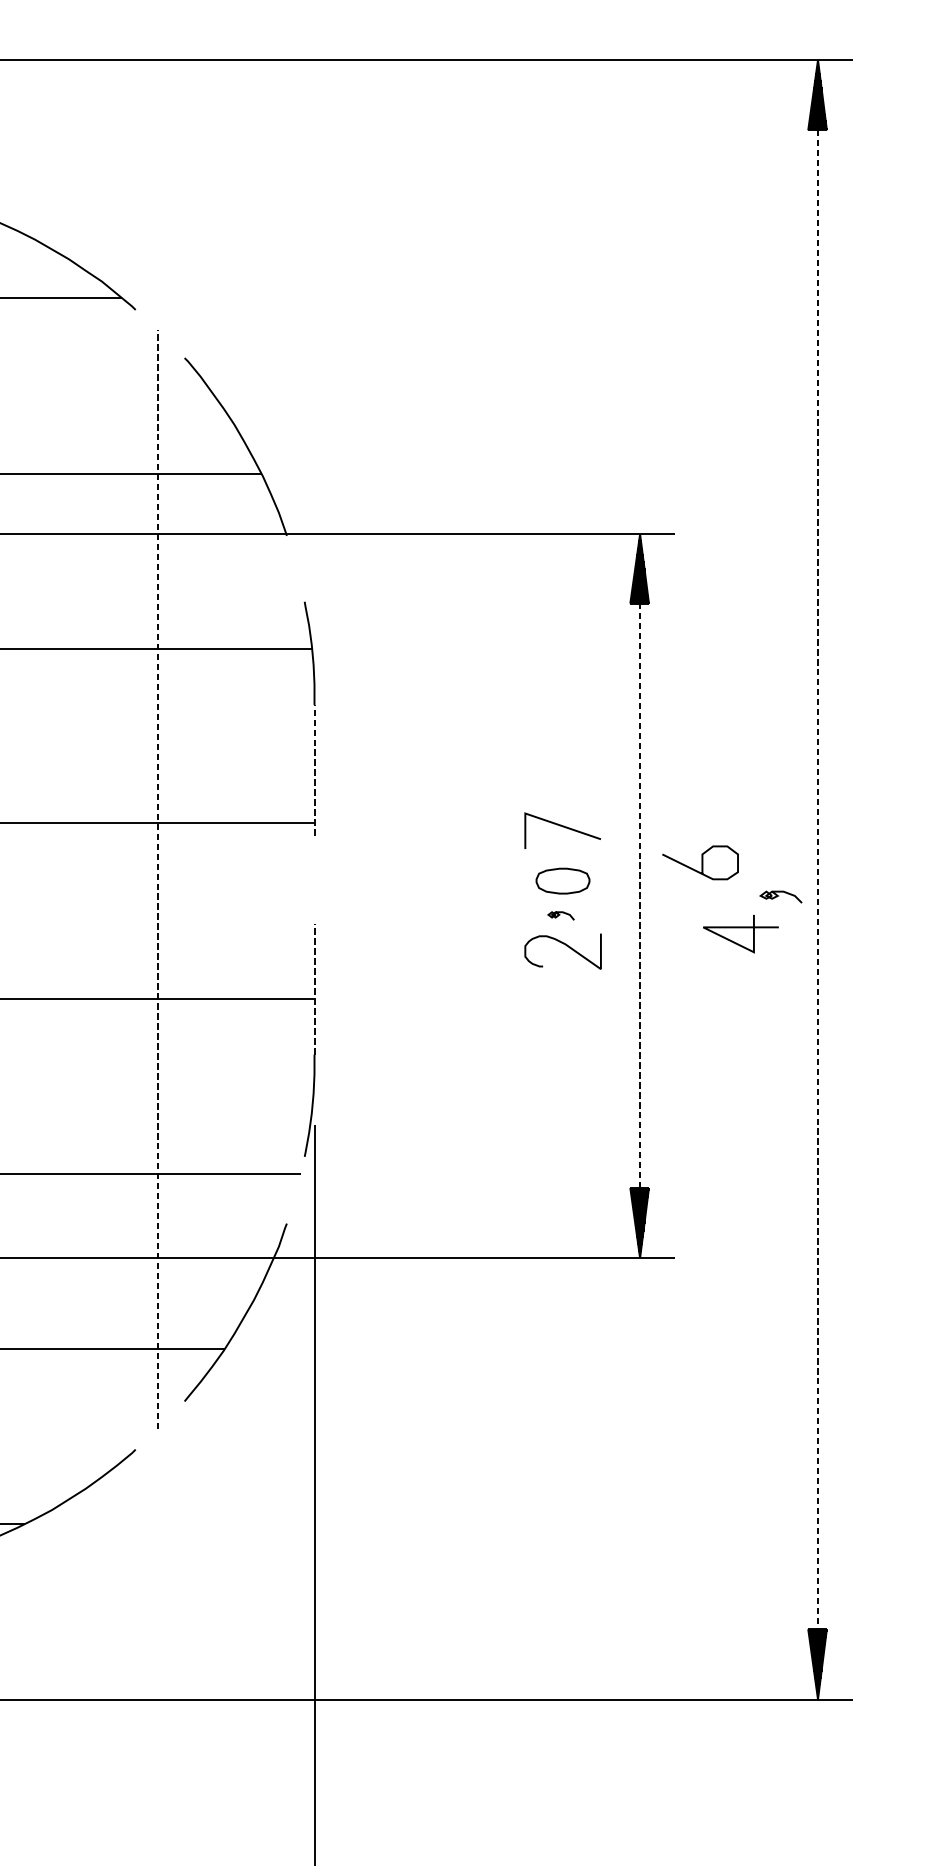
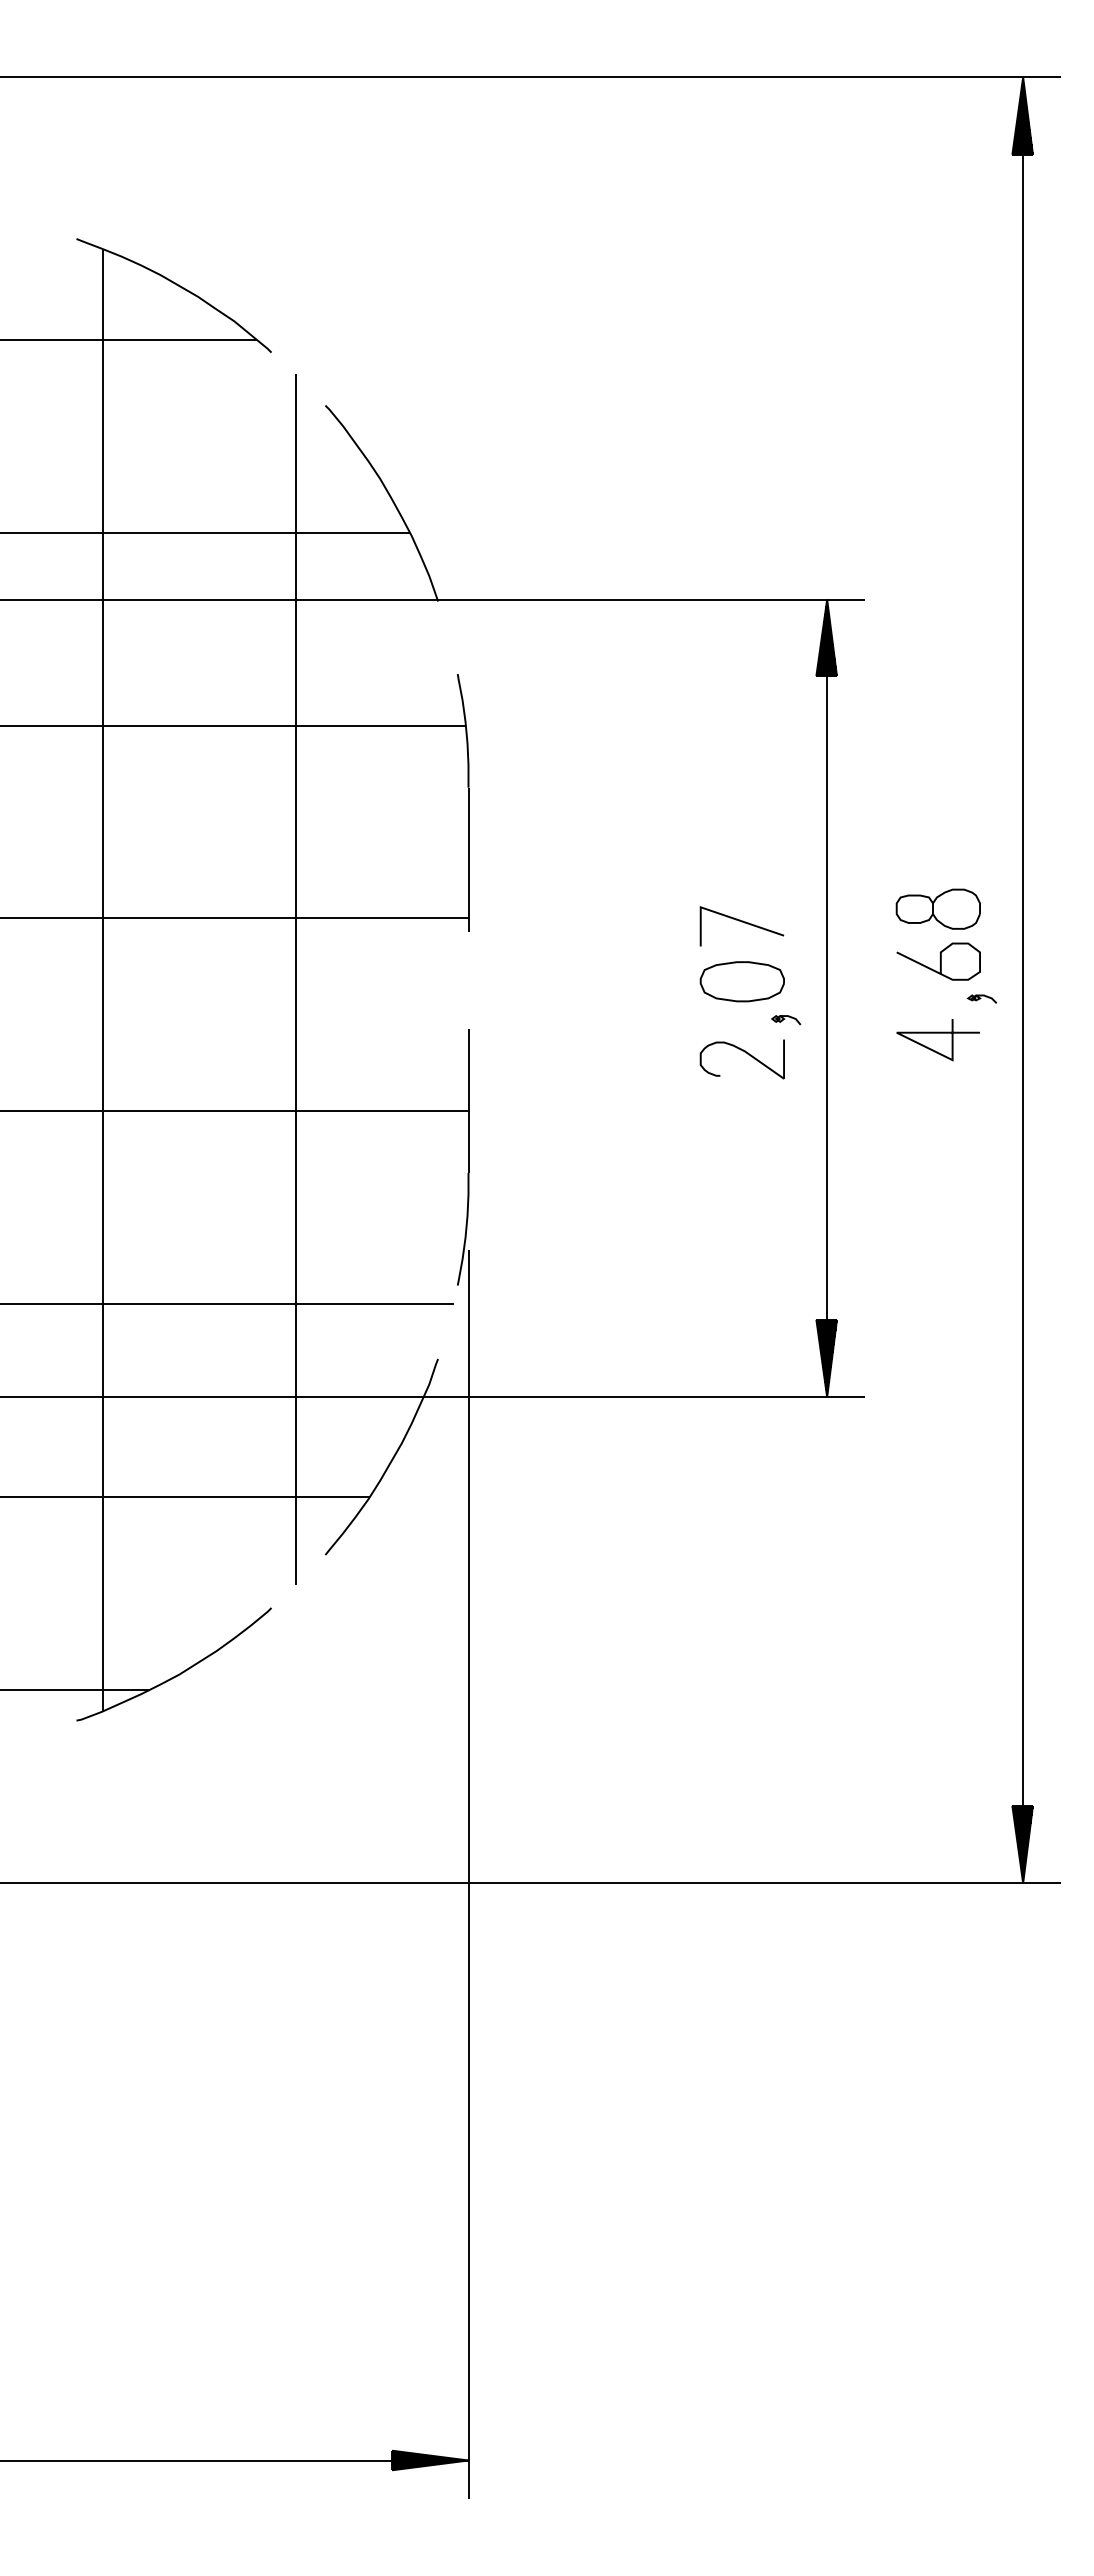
line: (314, 770) -> (468, 859), dashed -> solid
part: (740, 814) -> (937, 908), added
curve: (702, 862) -> (940, 961), moved
line: (158, 879) -> (296, 979), dashed -> solid
line: (818, 879) -> (1023, 980), dashed -> solid
part: (562, 880) -> (741, 981), size x1.43
line: (640, 896) -> (827, 998), dashed -> solid
part: (780, 896) -> (981, 998), size x0.62
part: (561, 916) -> (786, 1020), moved
line: (314, 988) -> (468, 1100), dashed -> solid

